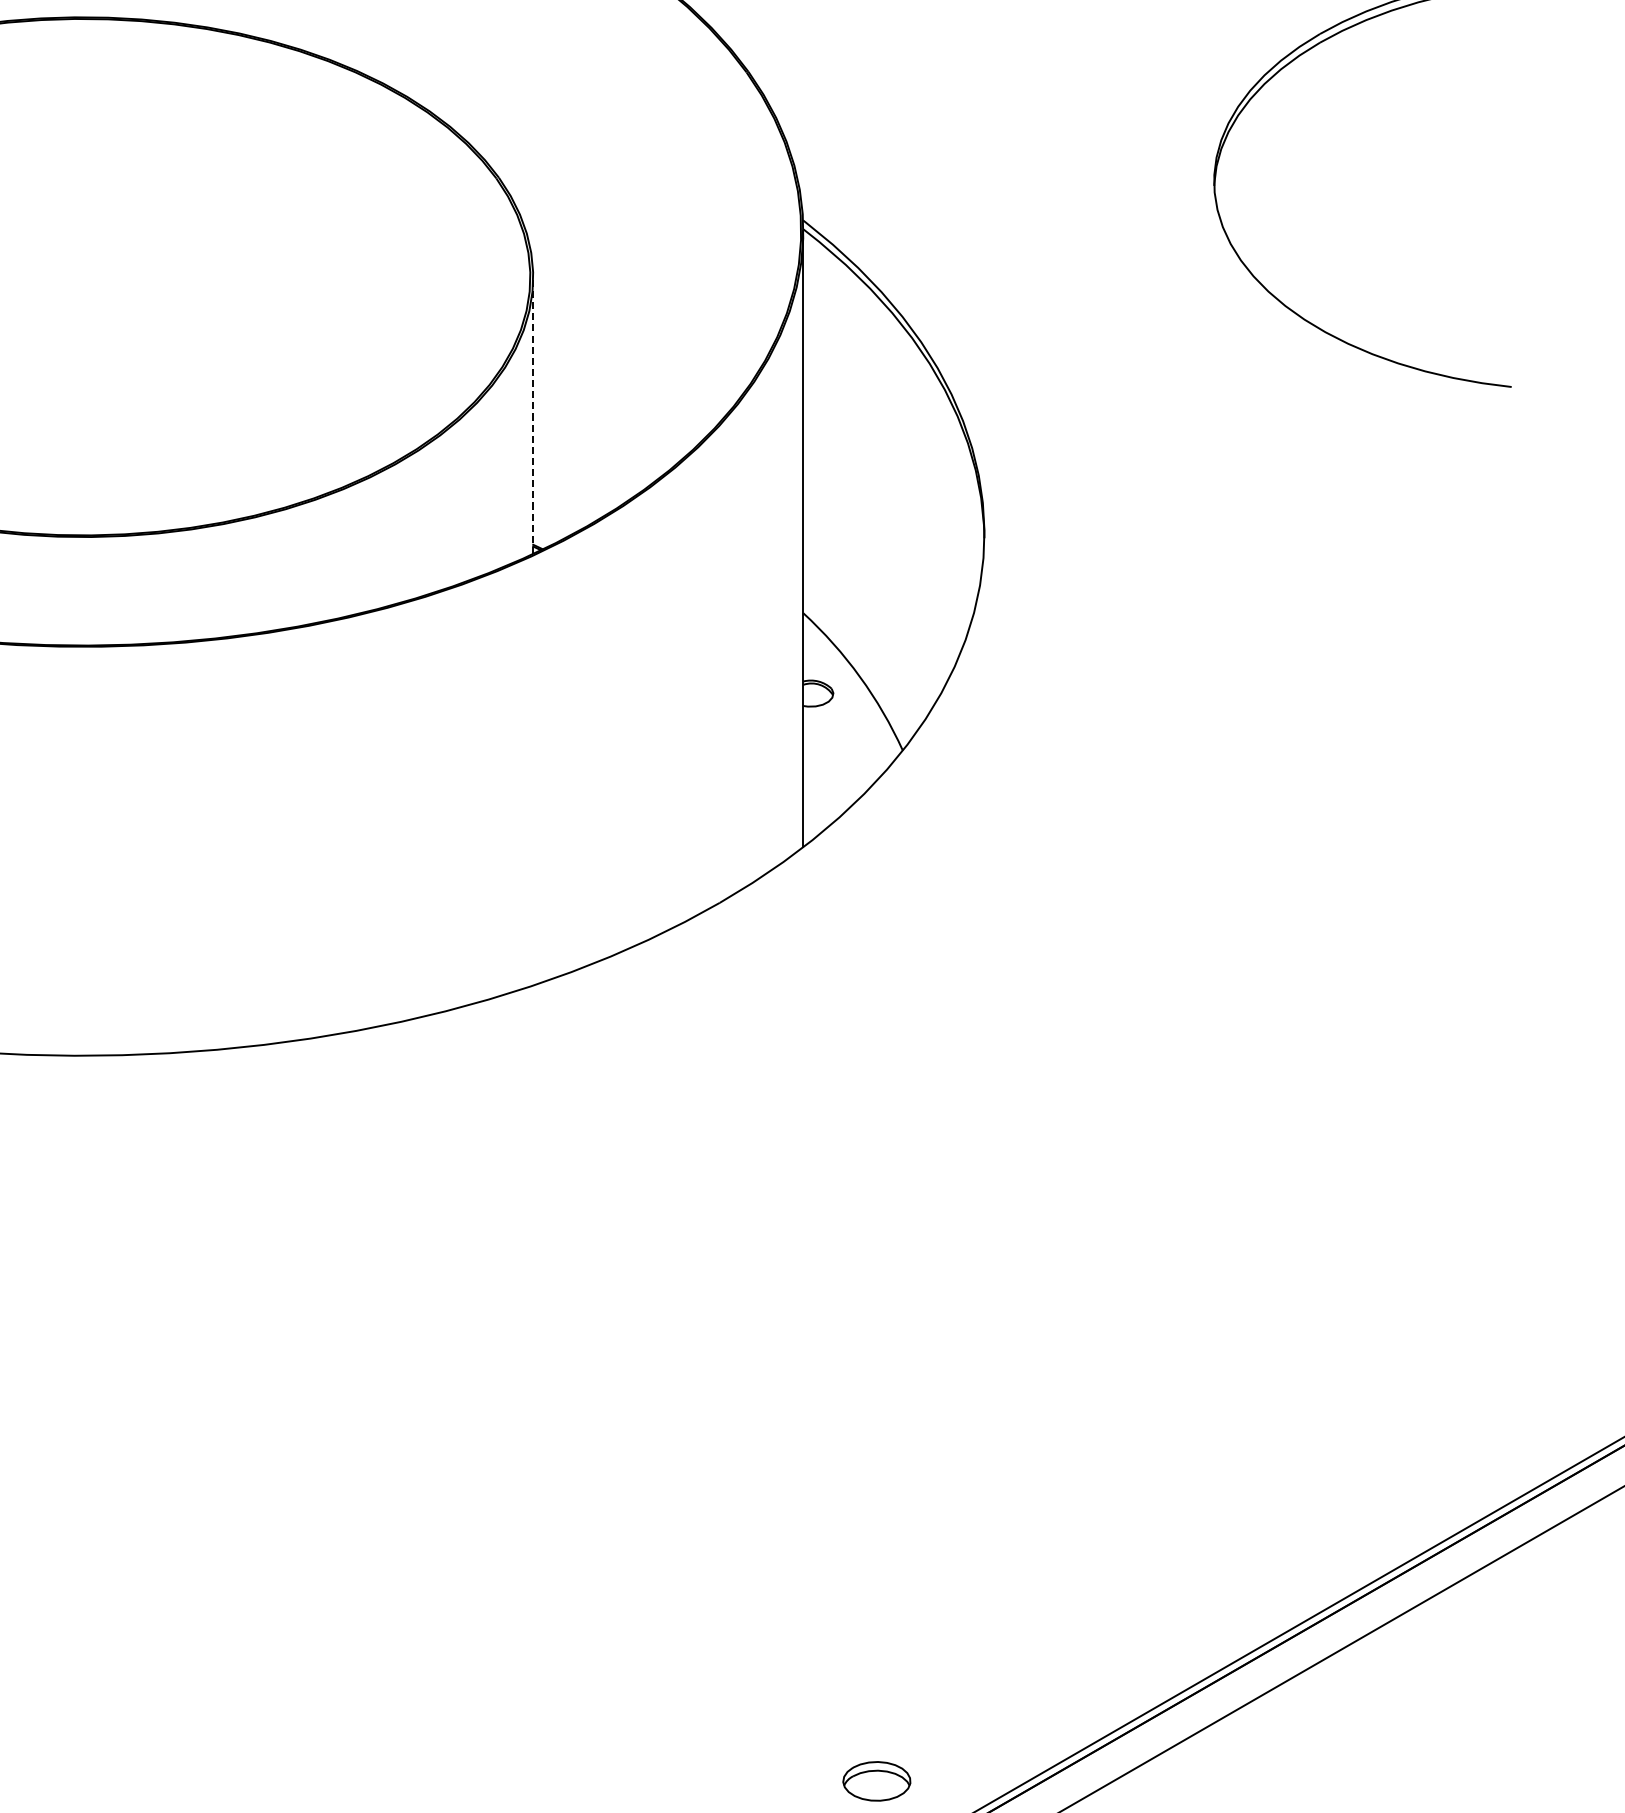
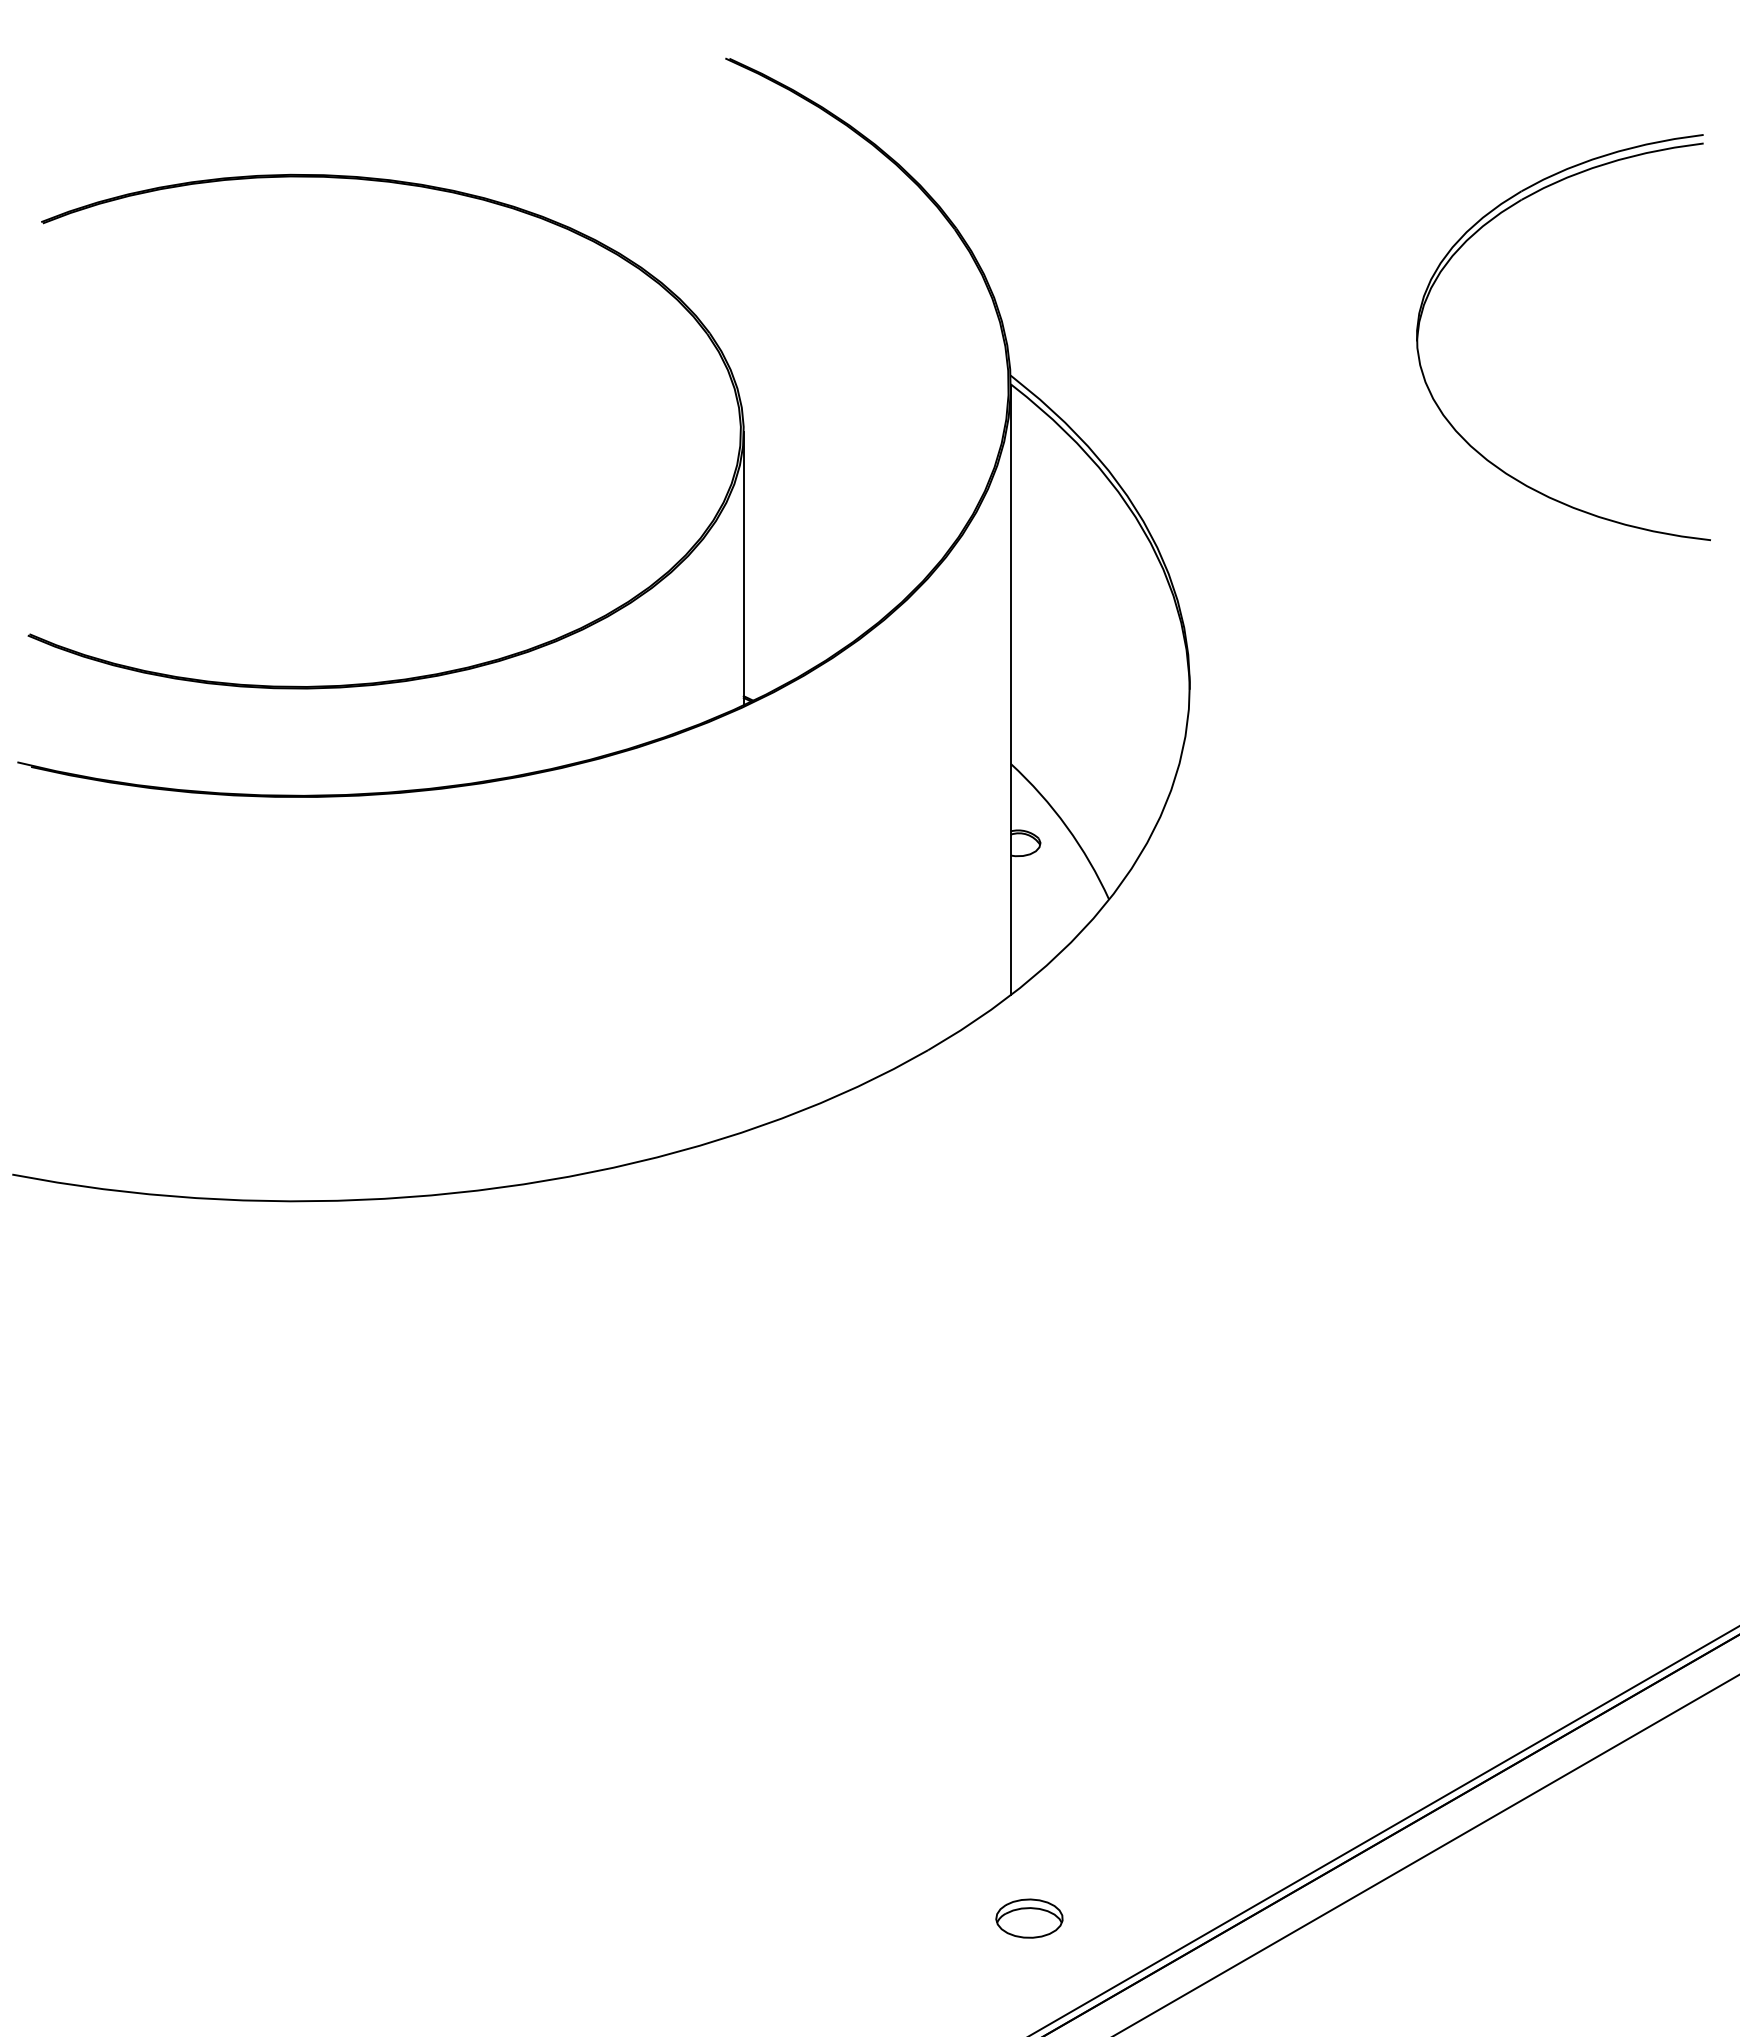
line: (532, 415) -> (743, 568), dashed -> solid
part: (876, 1781) -> (1029, 1918), moved

